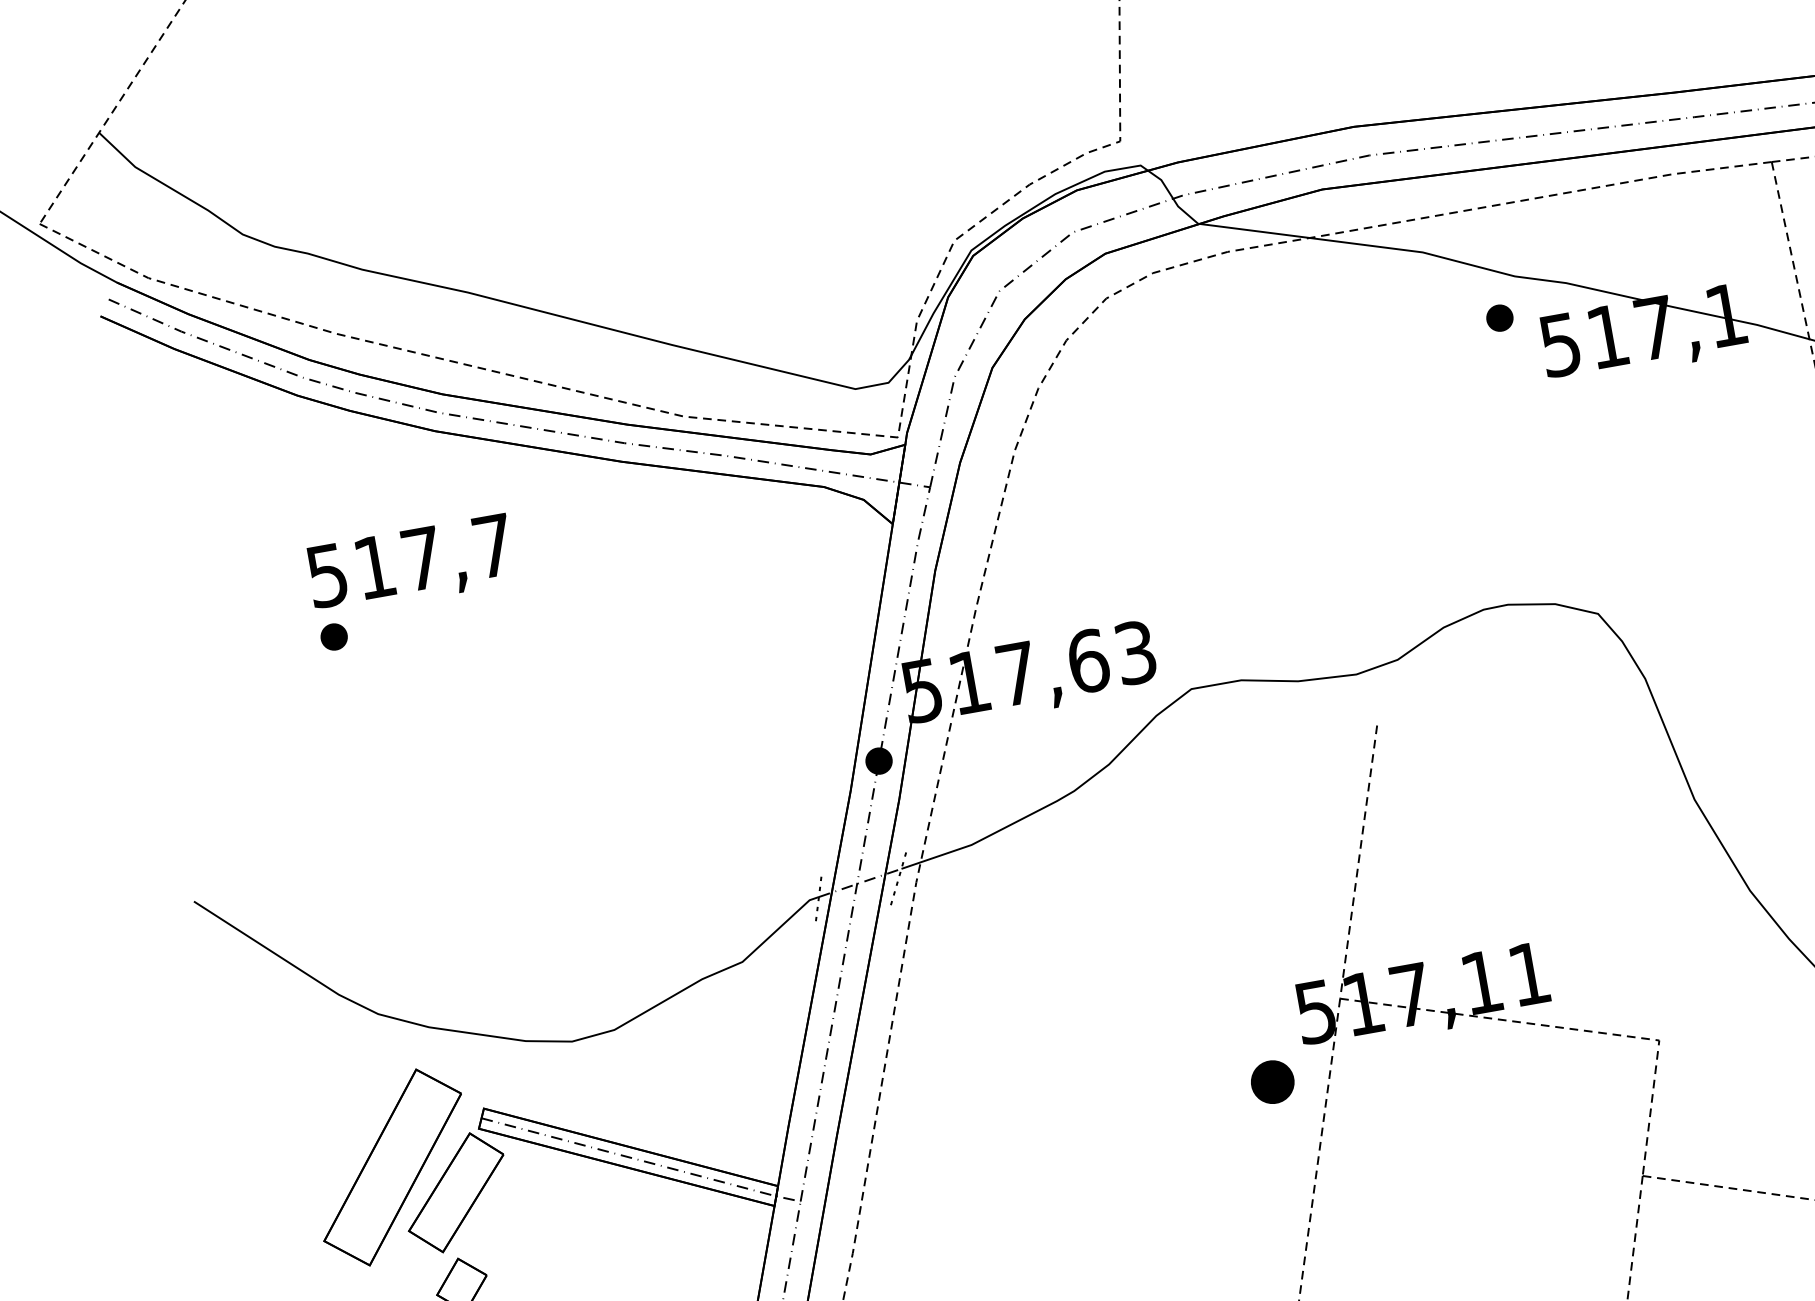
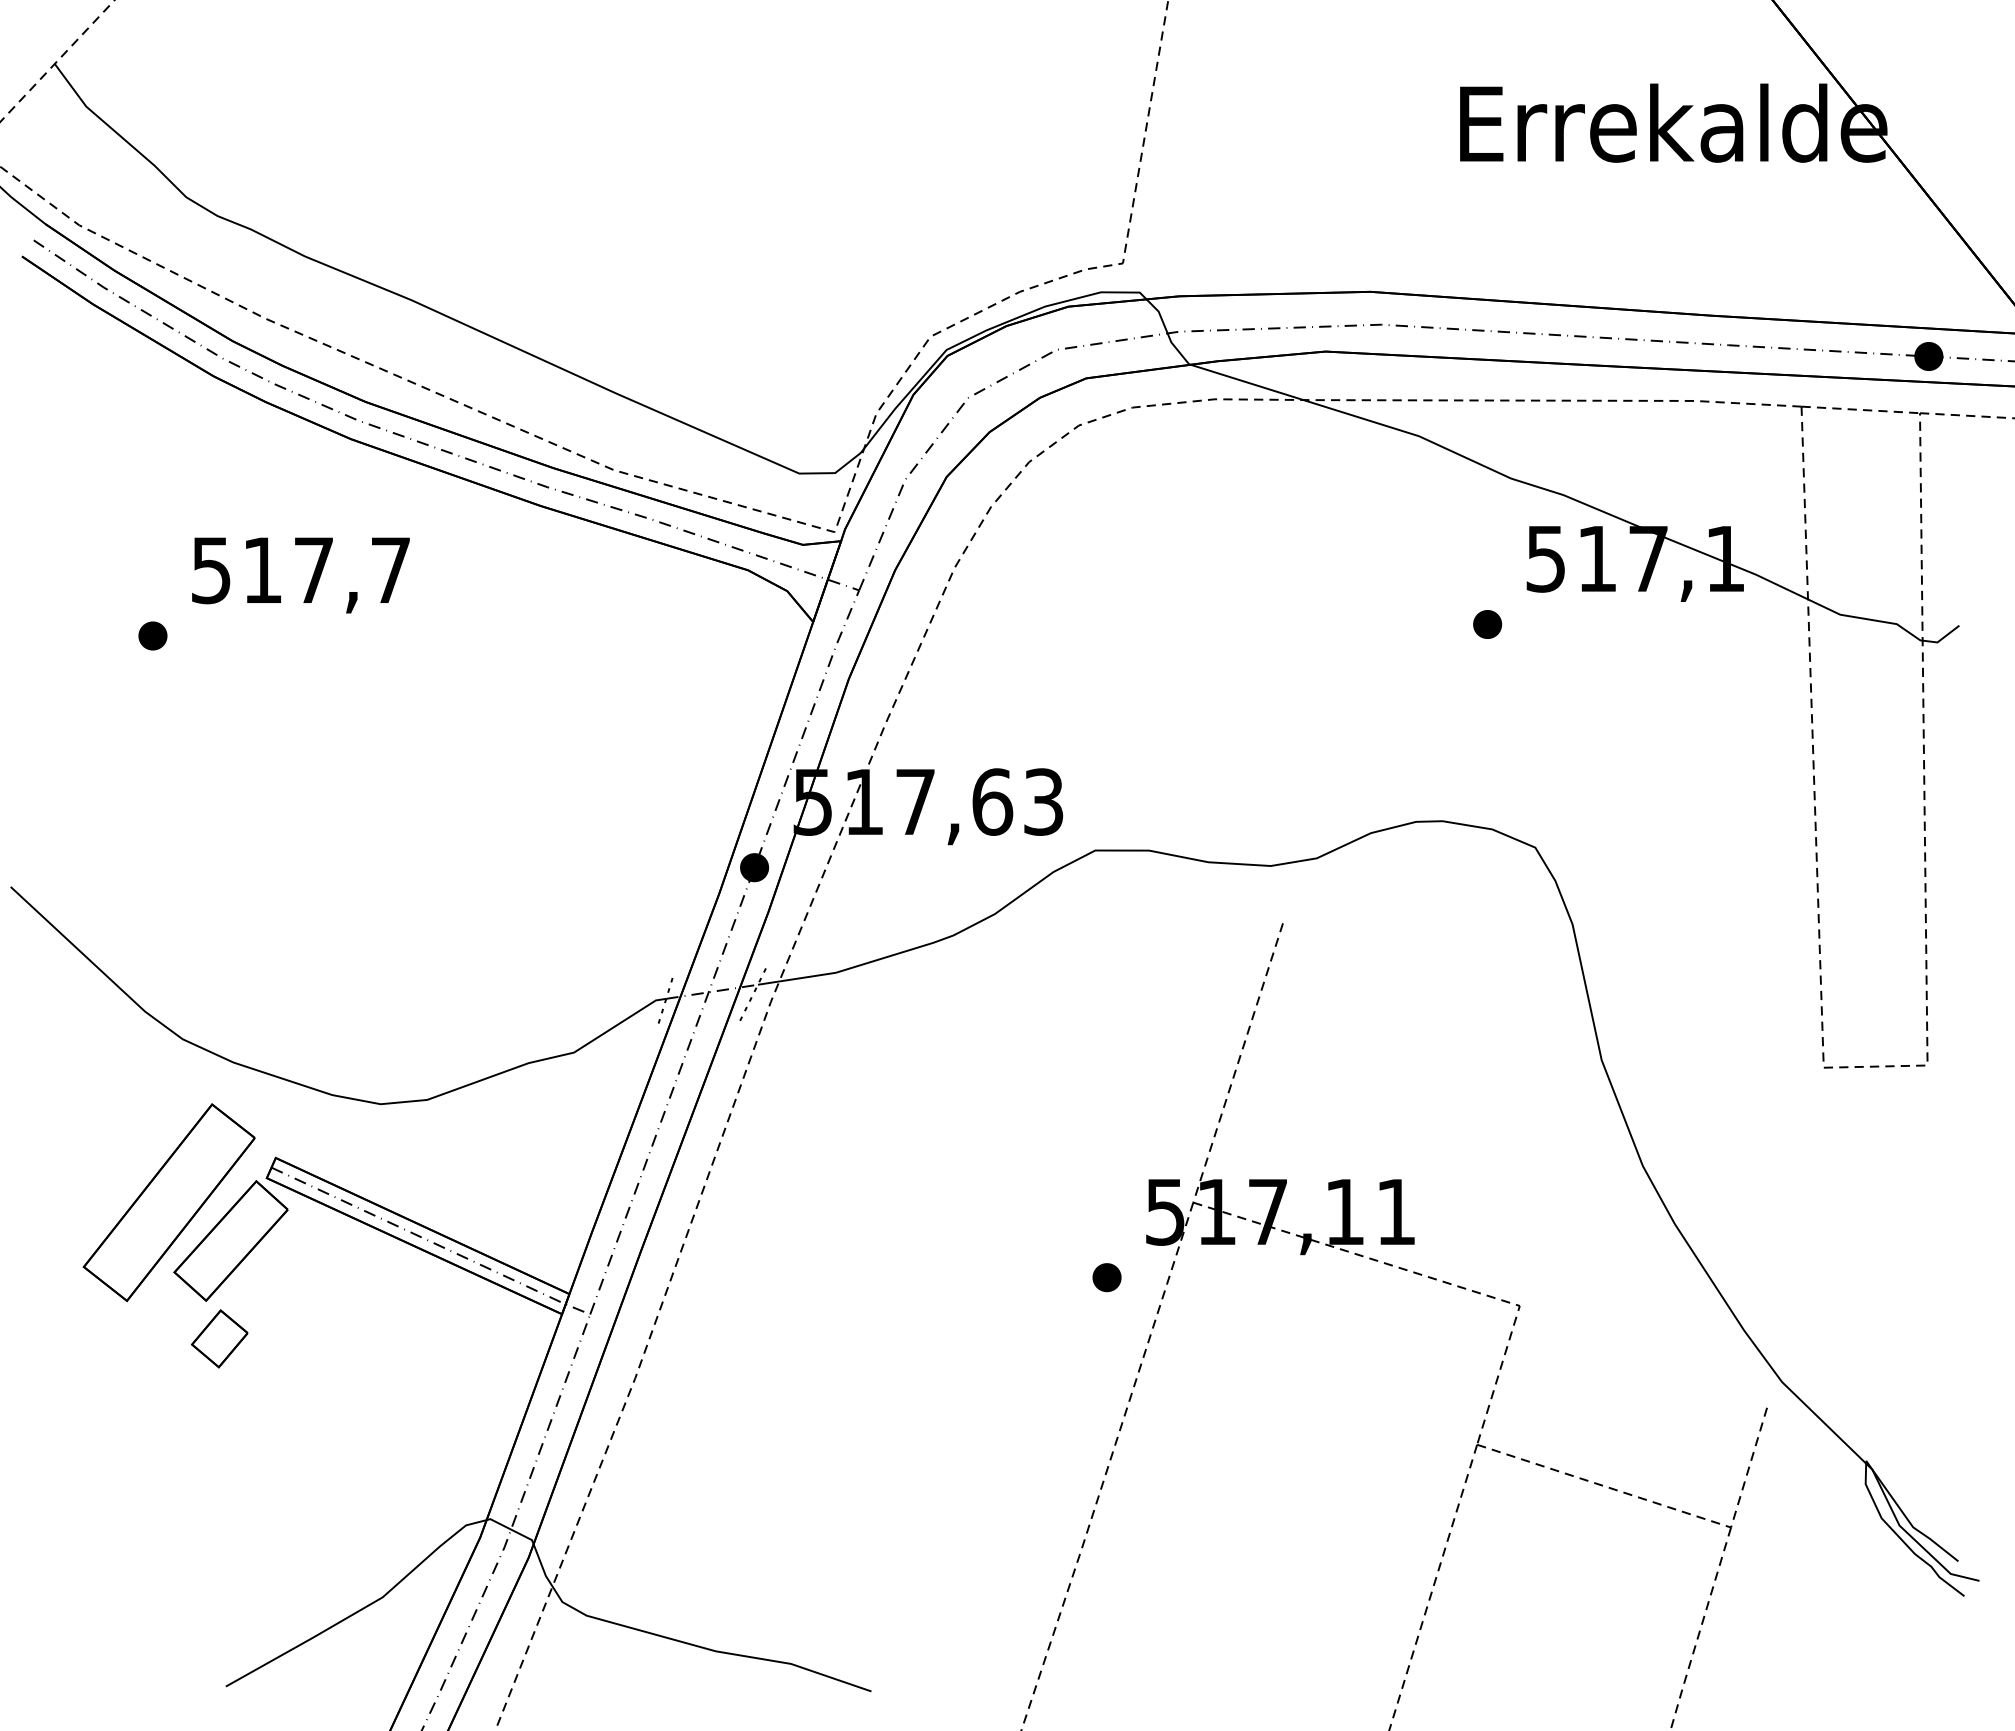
part: (1499, 318) -> (1487, 624), moved
part: (333, 636) -> (152, 635), moved
part: (1272, 1082) -> (1106, 1277), size x0.62

